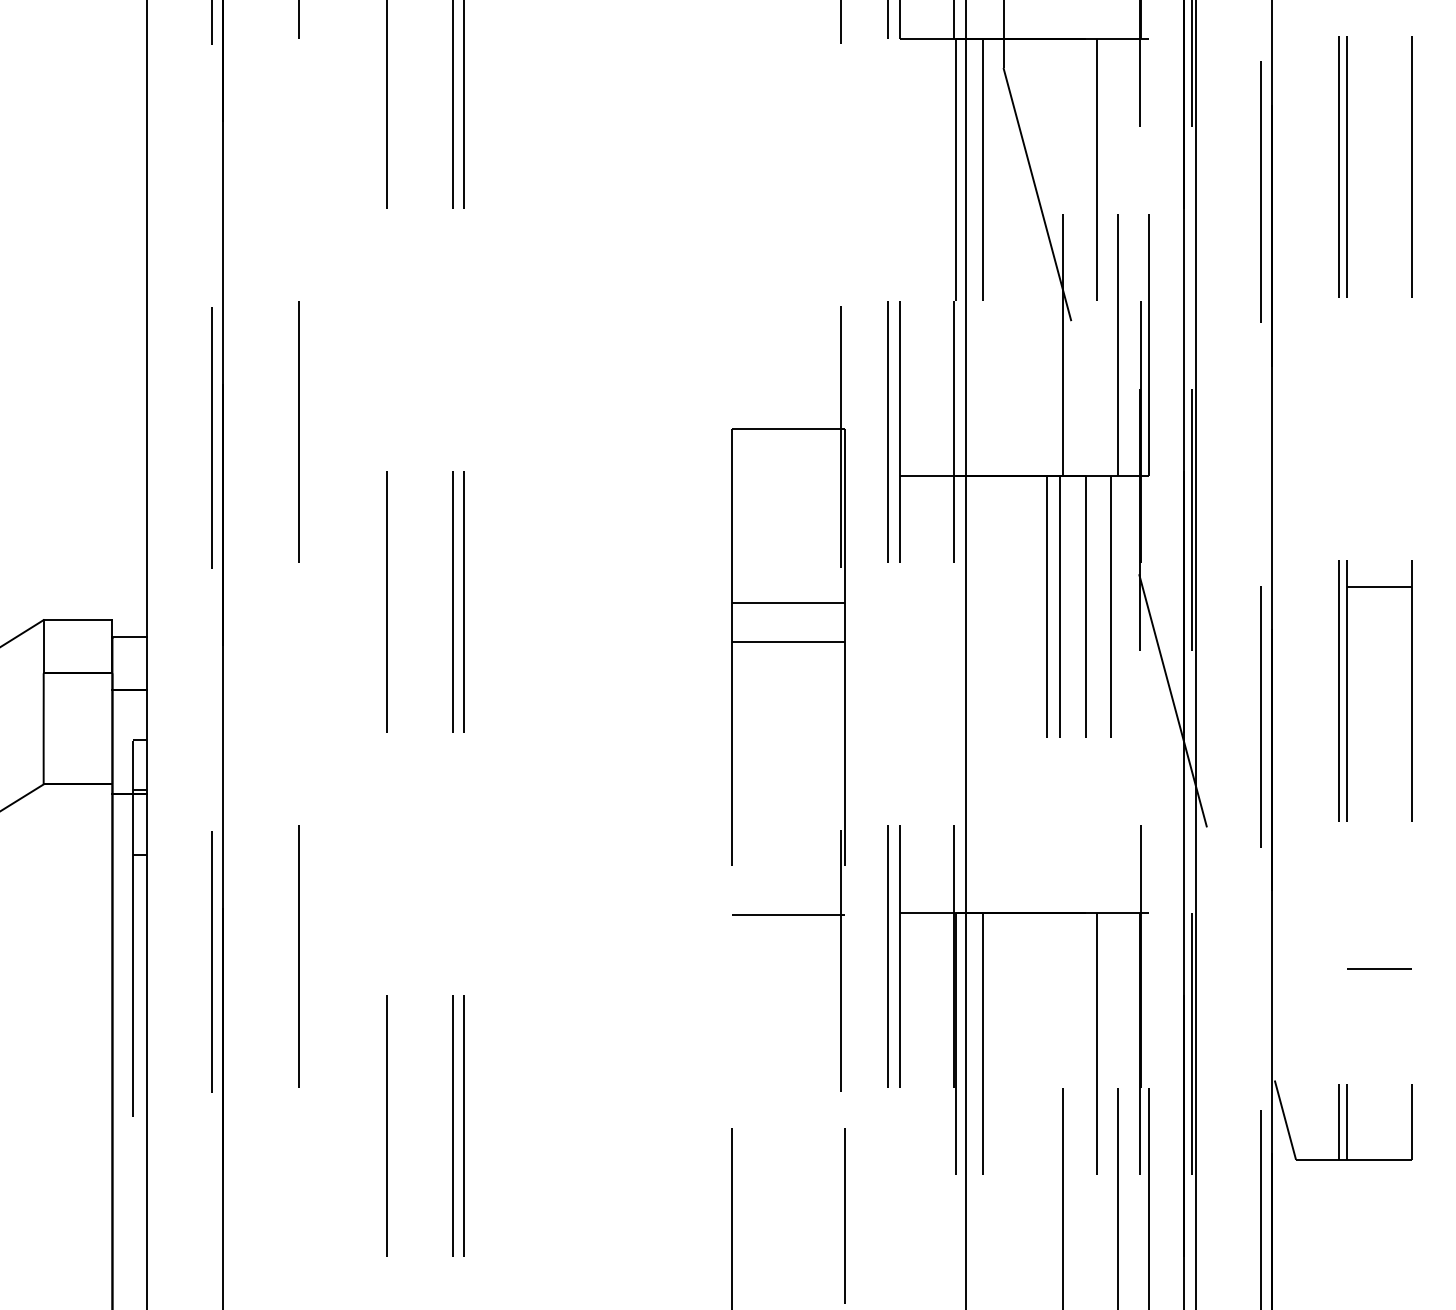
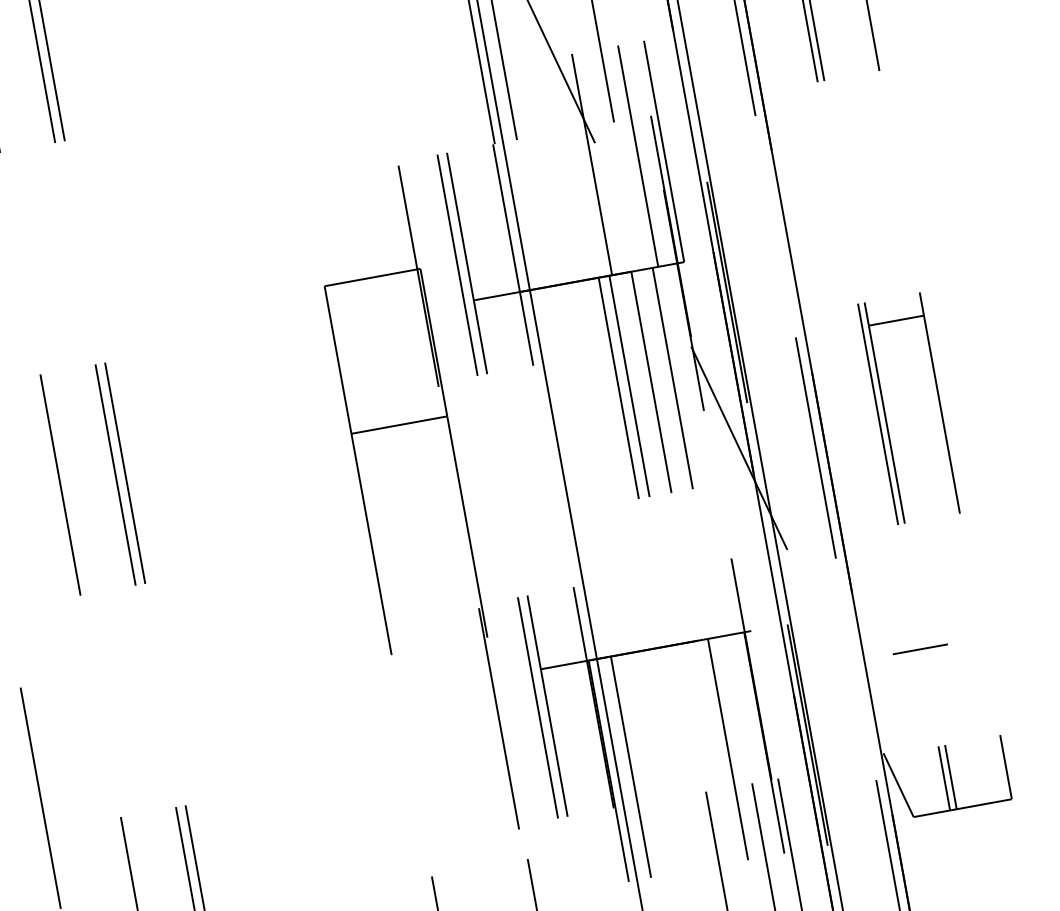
line: (787, 641) -> (404, 457), removed
line: (787, 914) -> (446, 687), removed
line: (1379, 968) -> (920, 648), moved

